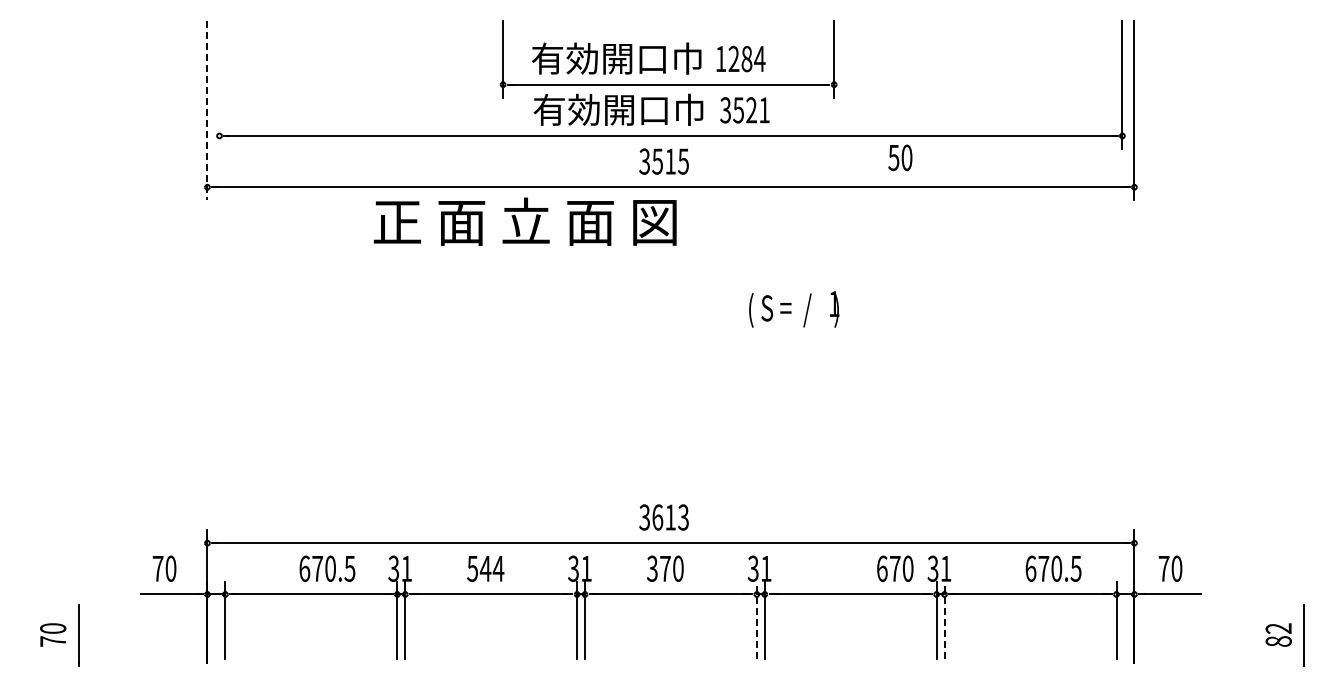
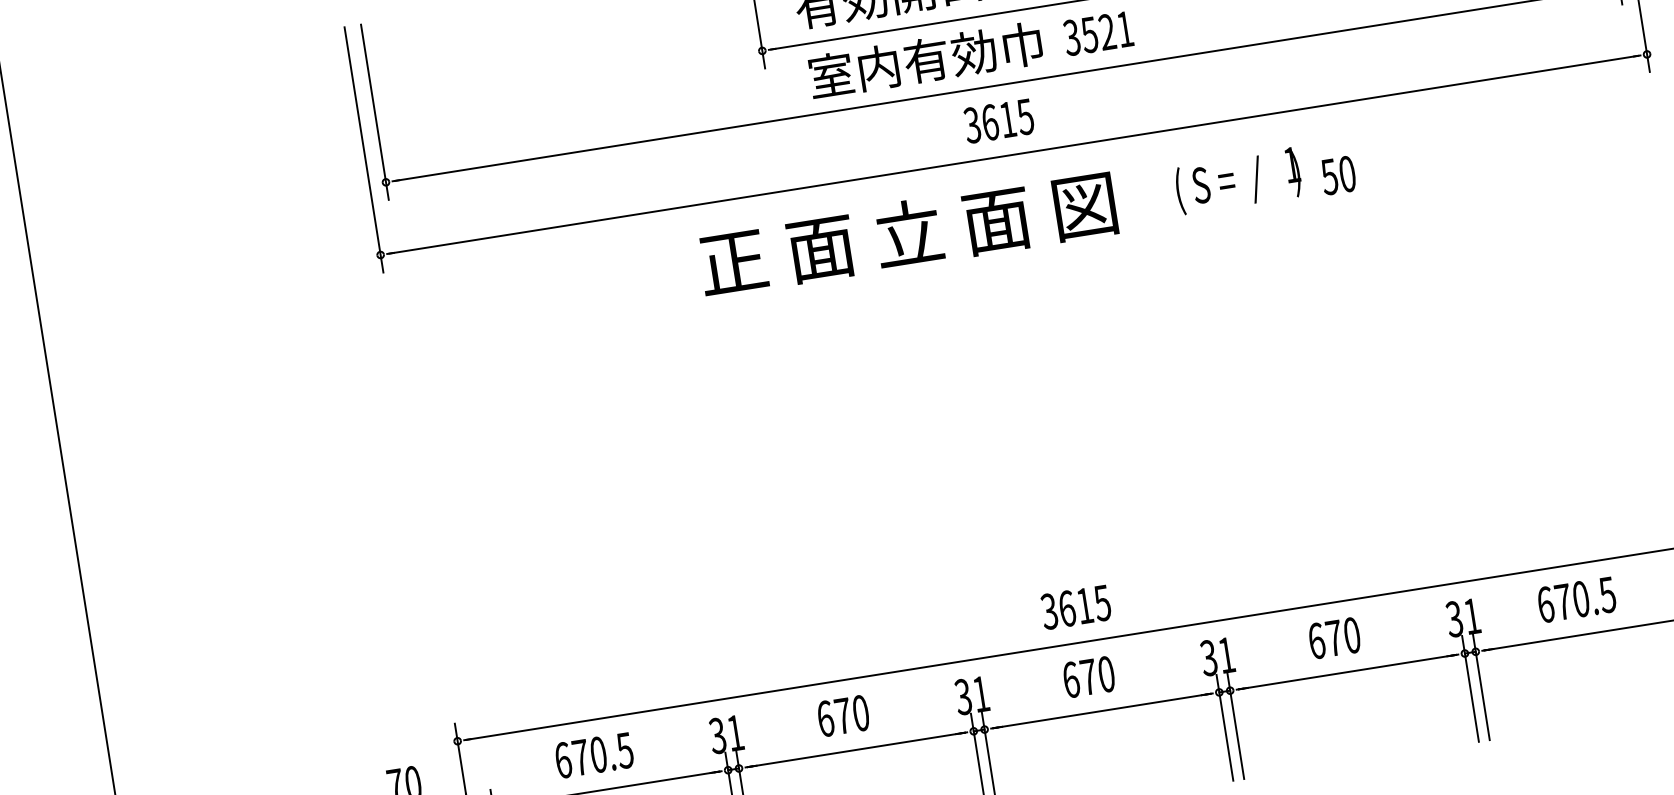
line: (219, 84) -> (374, 111), added
text: (601, 109) -> (902, 63), 有効開口巾 -> 室内有効巾
line: (207, 110) -> (364, 150), dashed -> solid
text: (900, 157) -> (1338, 175), moved
text: (657, 161) -> (989, 122), 3515 -> 3615
text: (524, 221) -> (906, 233), moved
text: (794, 309) -> (1238, 181), moved
text: (683, 517) -> (1102, 603), 3613 -> 3615
text: (327, 568) -> (594, 755), moved
text: (485, 568) -> (842, 715), 544 -> 670
text: (652, 568) -> (1071, 679), 370 -> 670
text: (895, 568) -> (1334, 637), moved
text: (1053, 568) -> (1576, 599), moved
line: (756, 620) -> (1224, 728), dashed -> solid
line: (944, 620) -> (1481, 687), dashed -> solid

